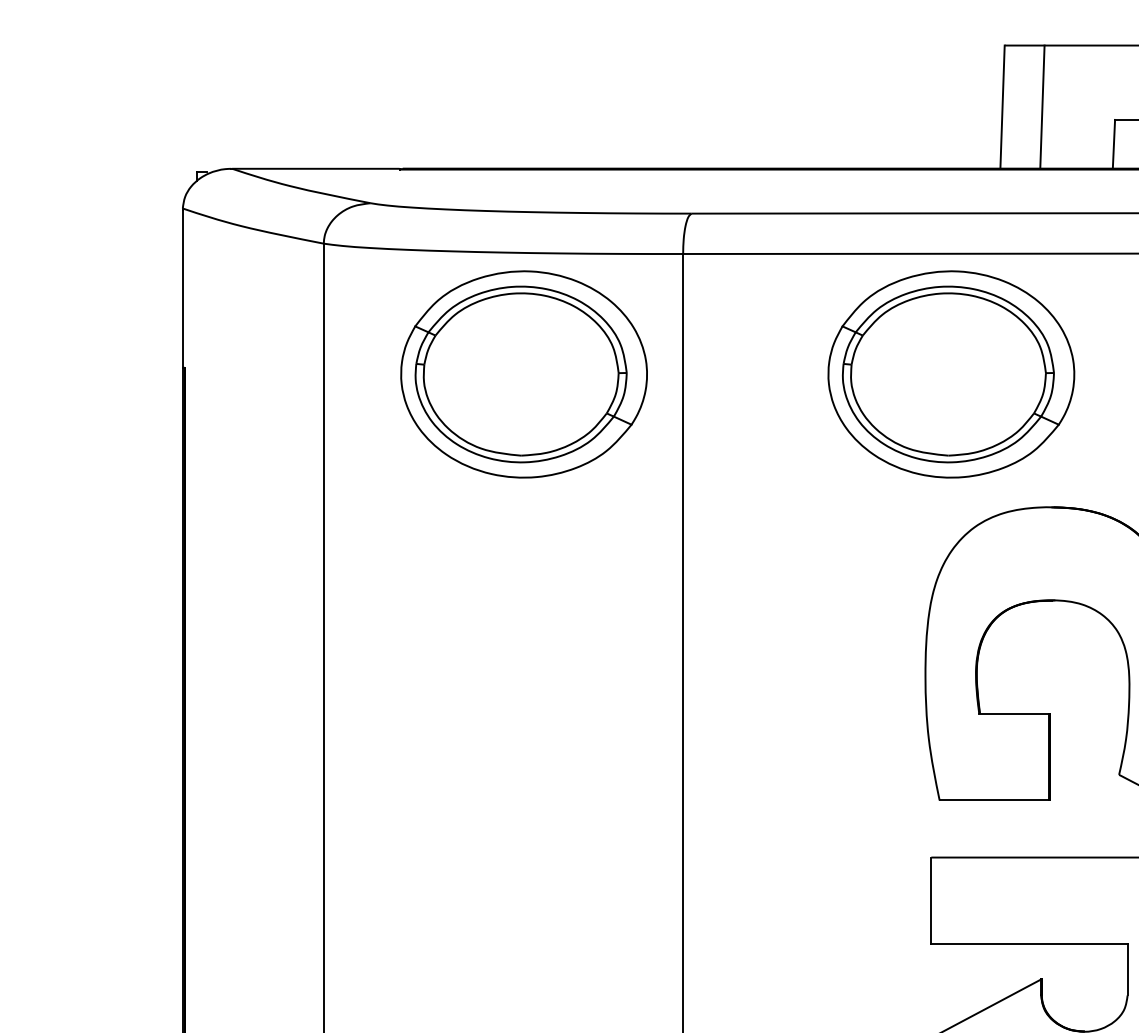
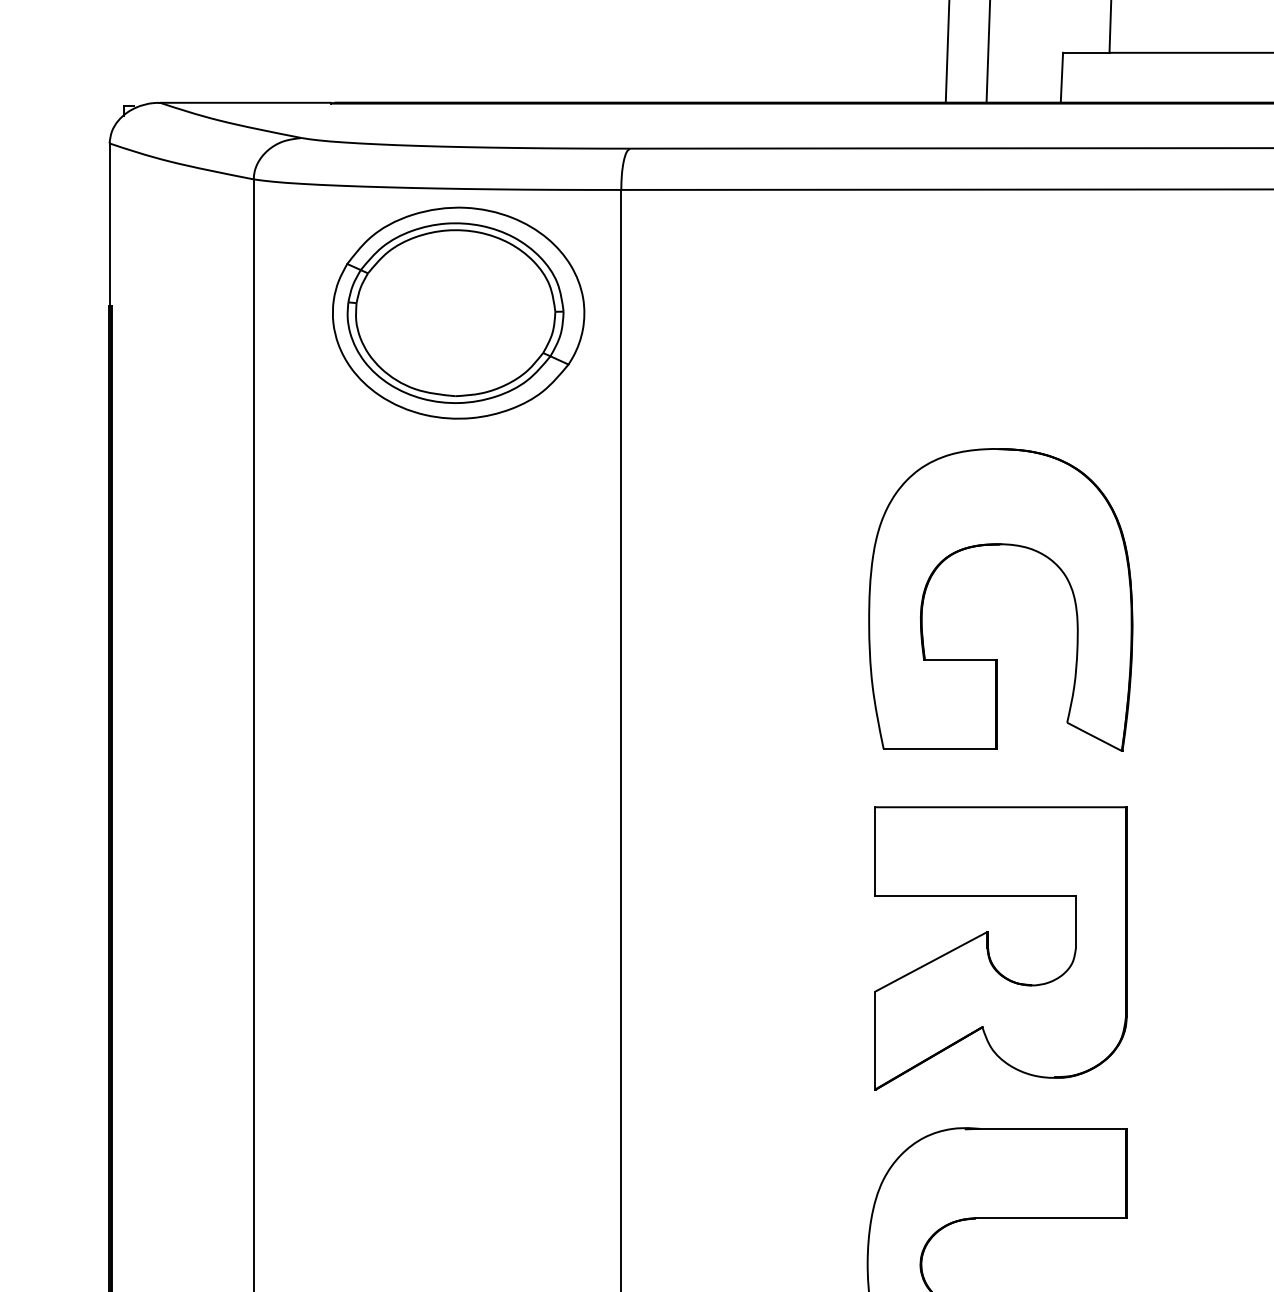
part: (951, 373) -> (895, 312), removed

